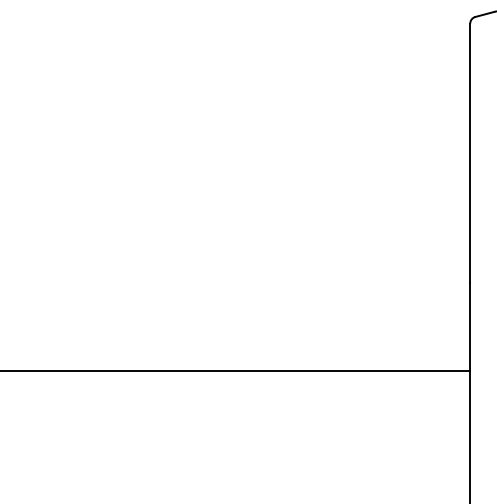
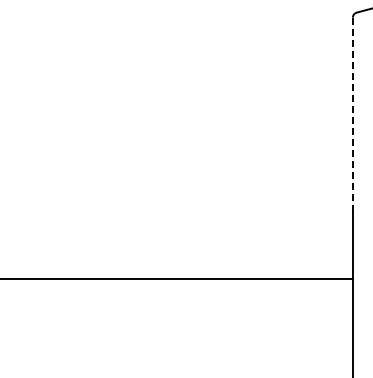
line: (469, 154) -> (352, 115), solid -> dashed

